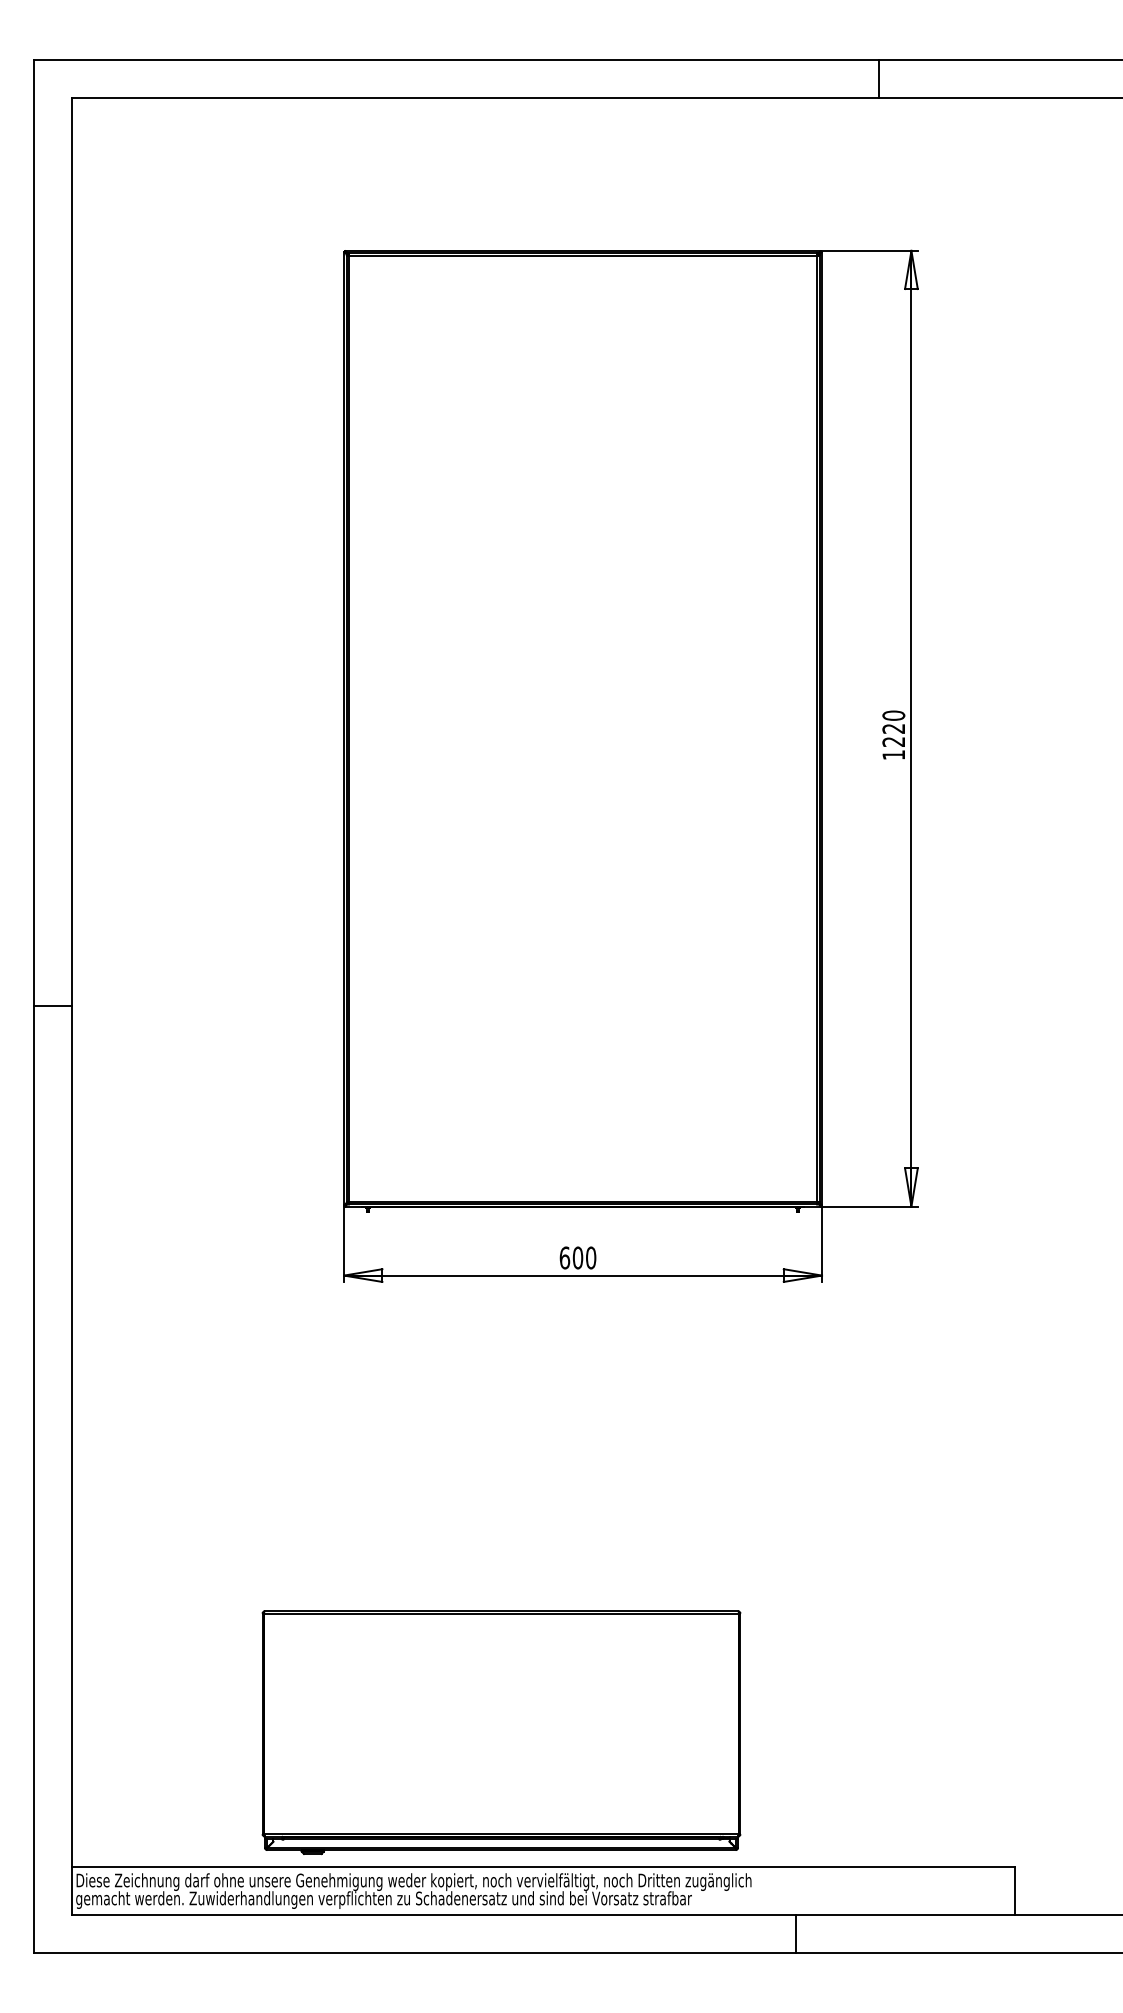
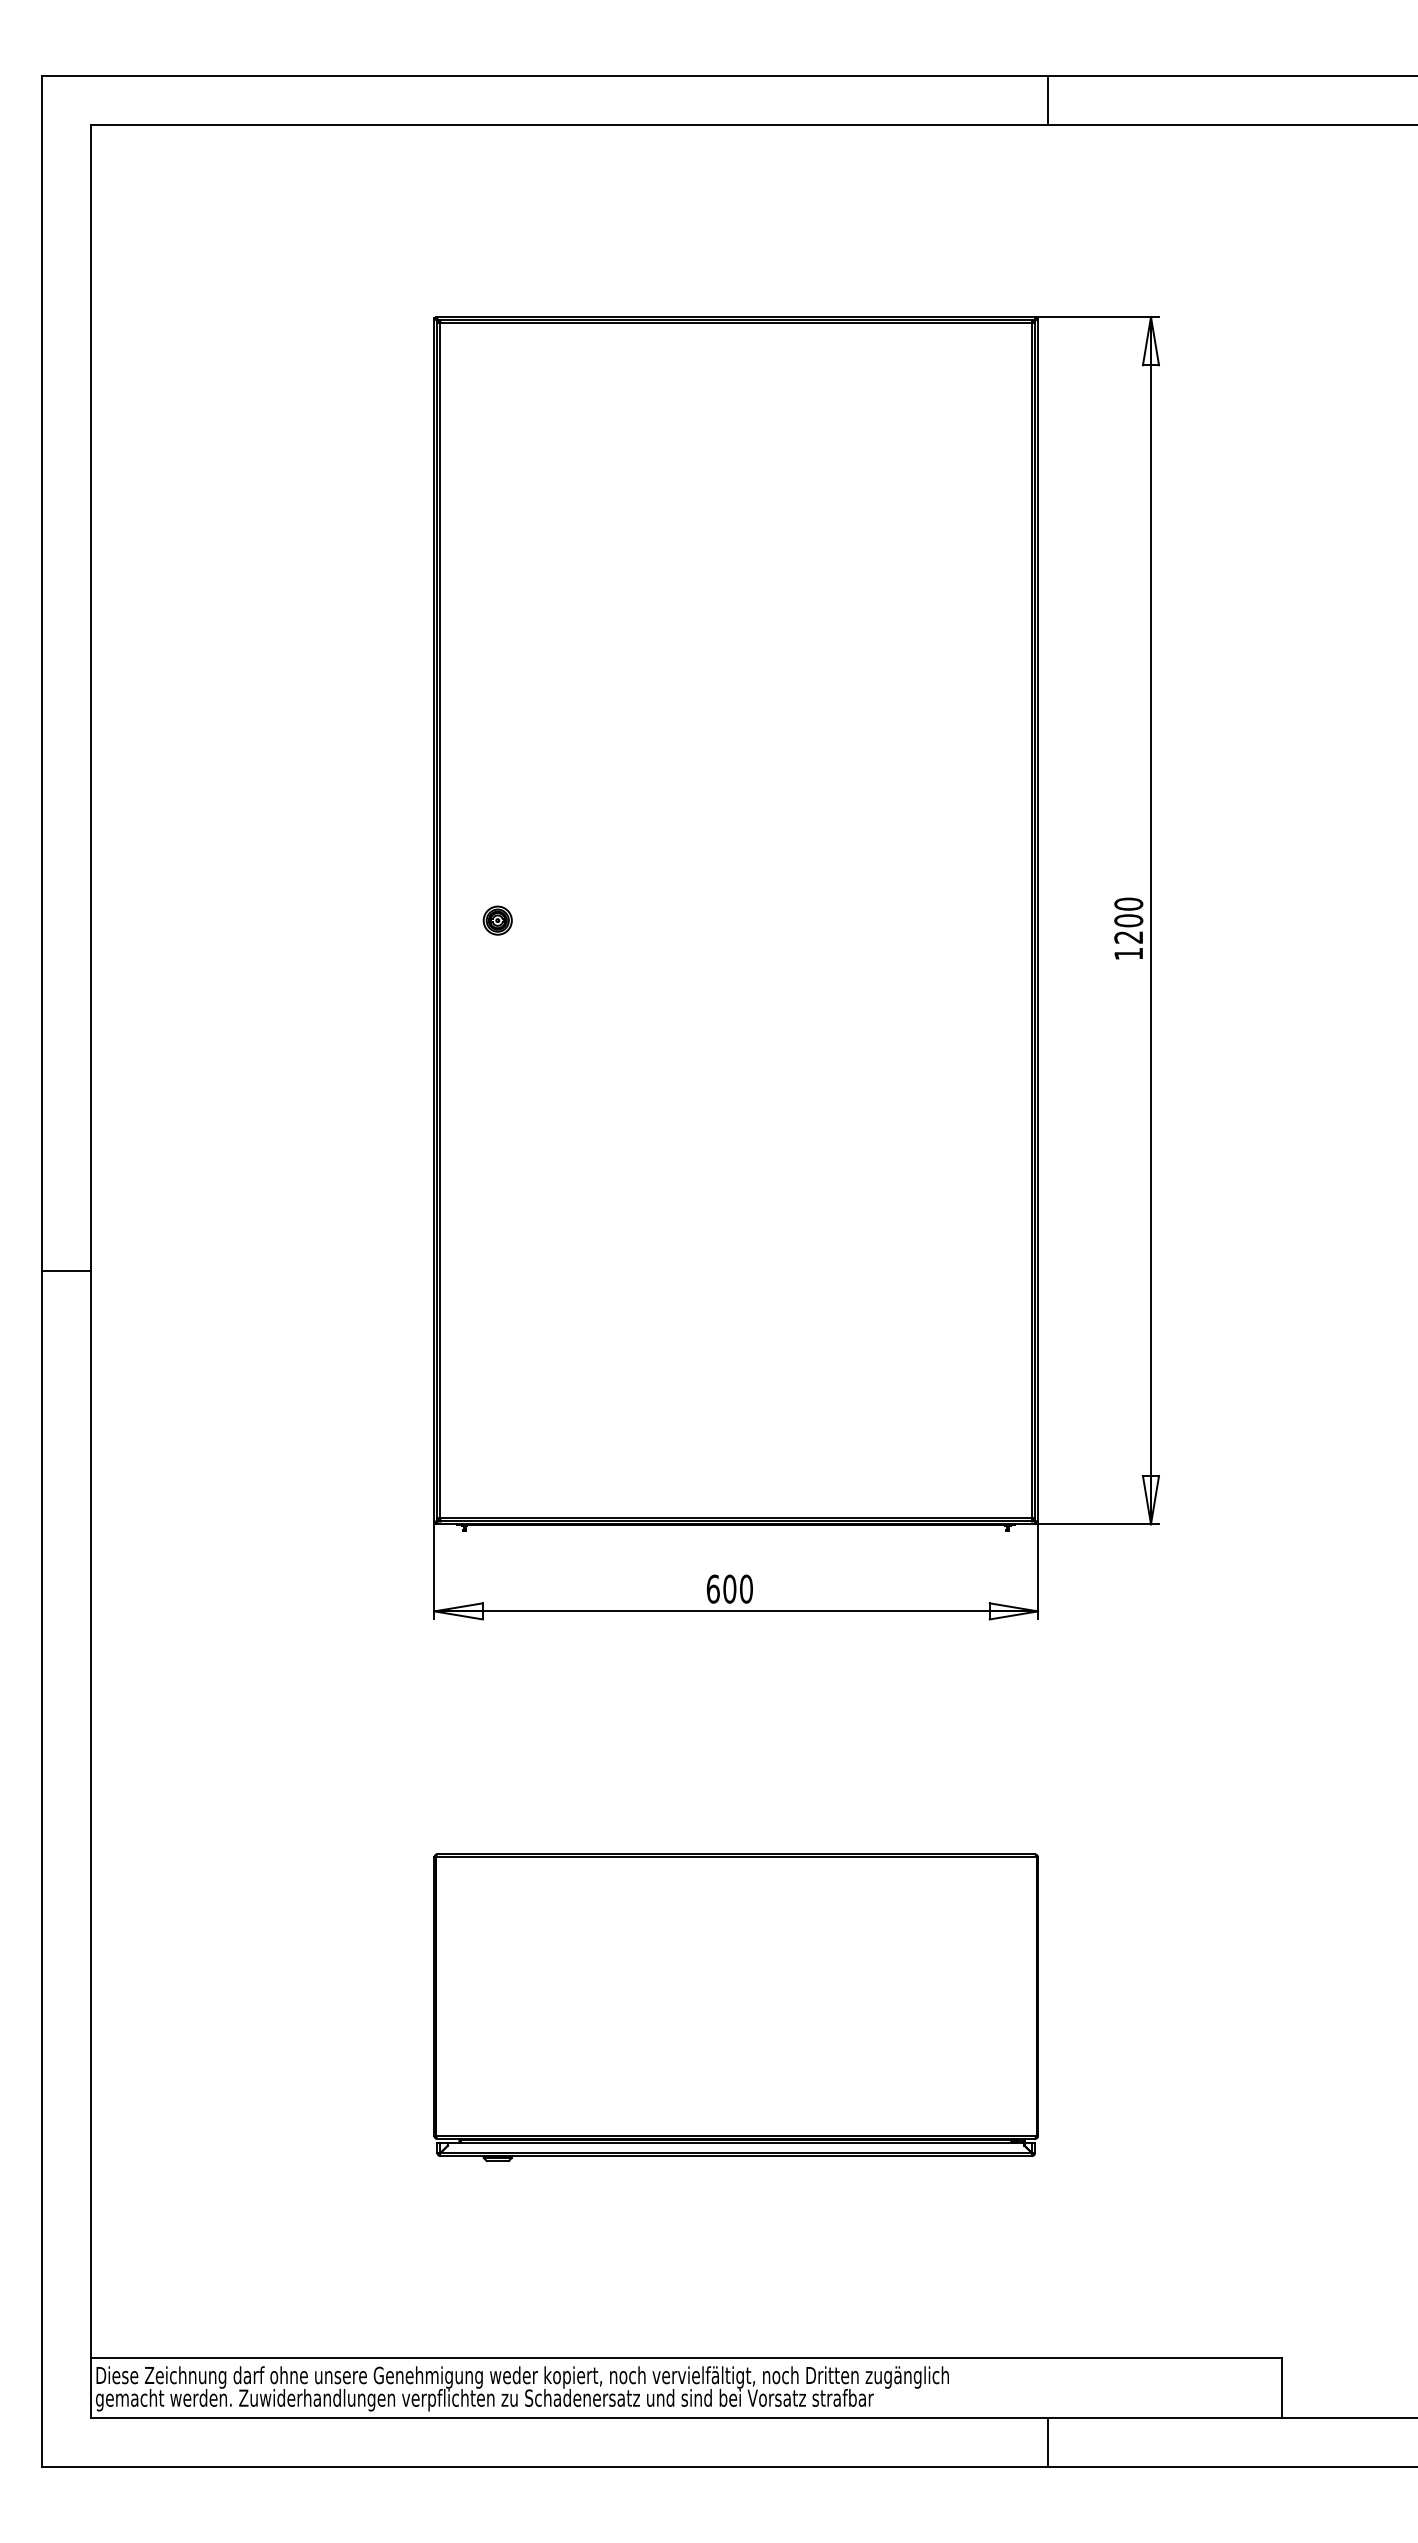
line: (879, 79) -> (1048, 100), moved
part: (394, 728) -> (497, 920), added
text: (893, 728) -> (1128, 920), 1220 -> 1200
part: (500, 1732) -> (735, 2007), moved
line: (796, 1933) -> (1048, 2442), moved

